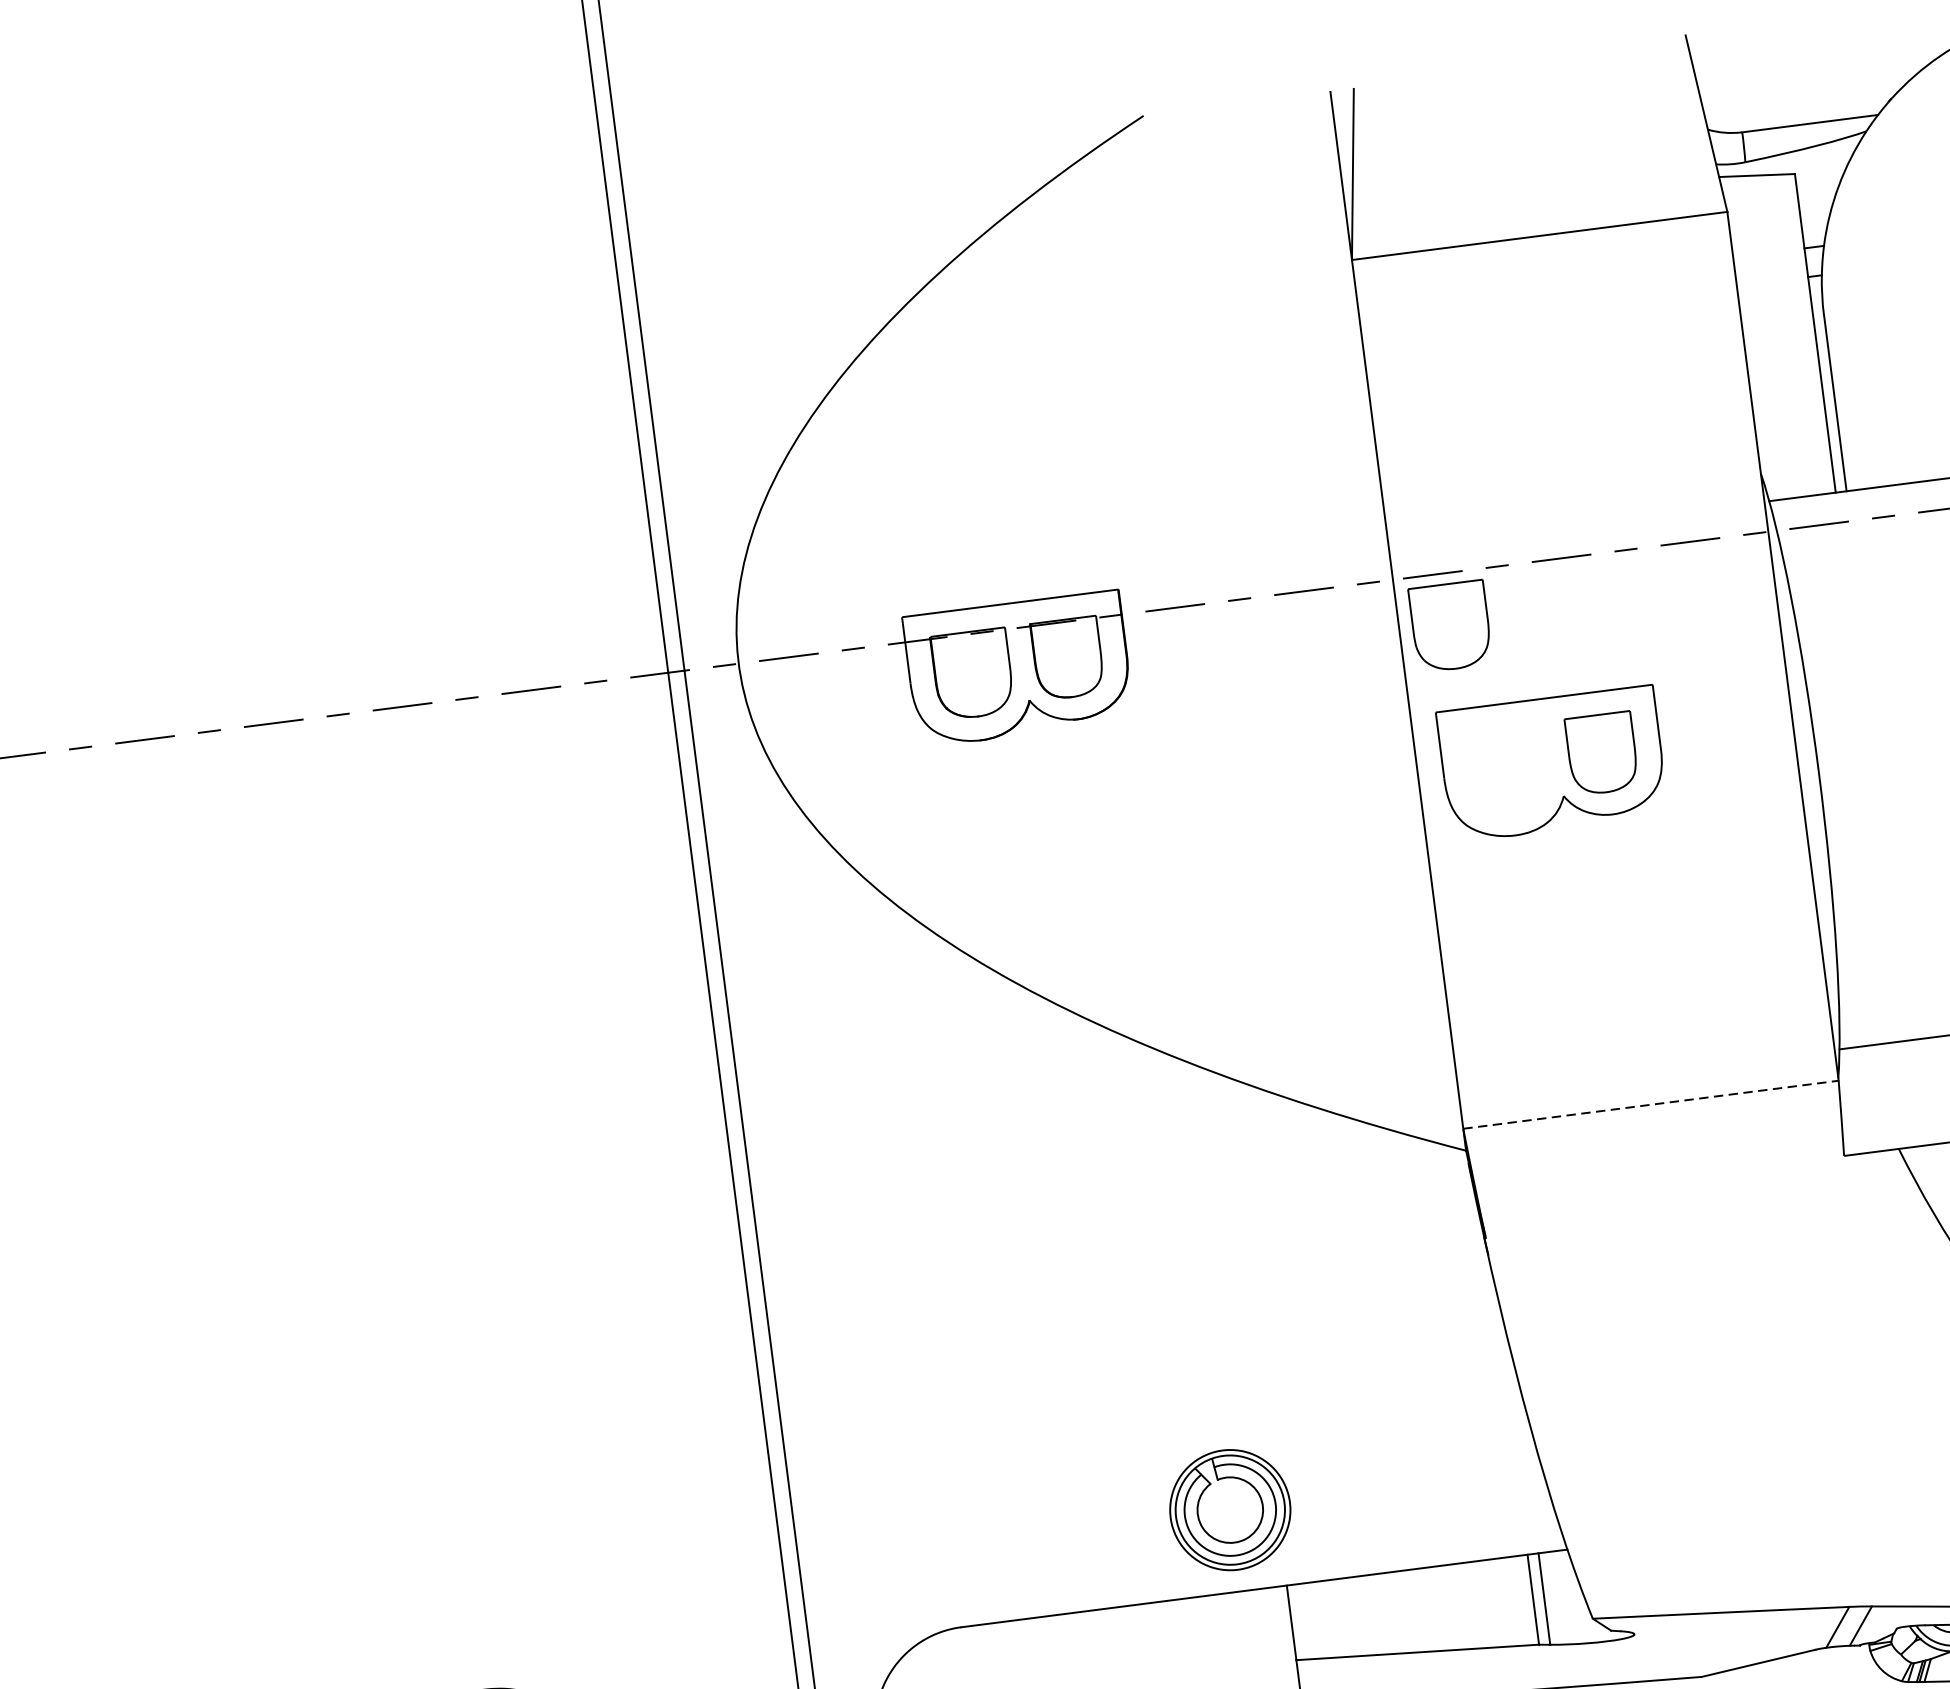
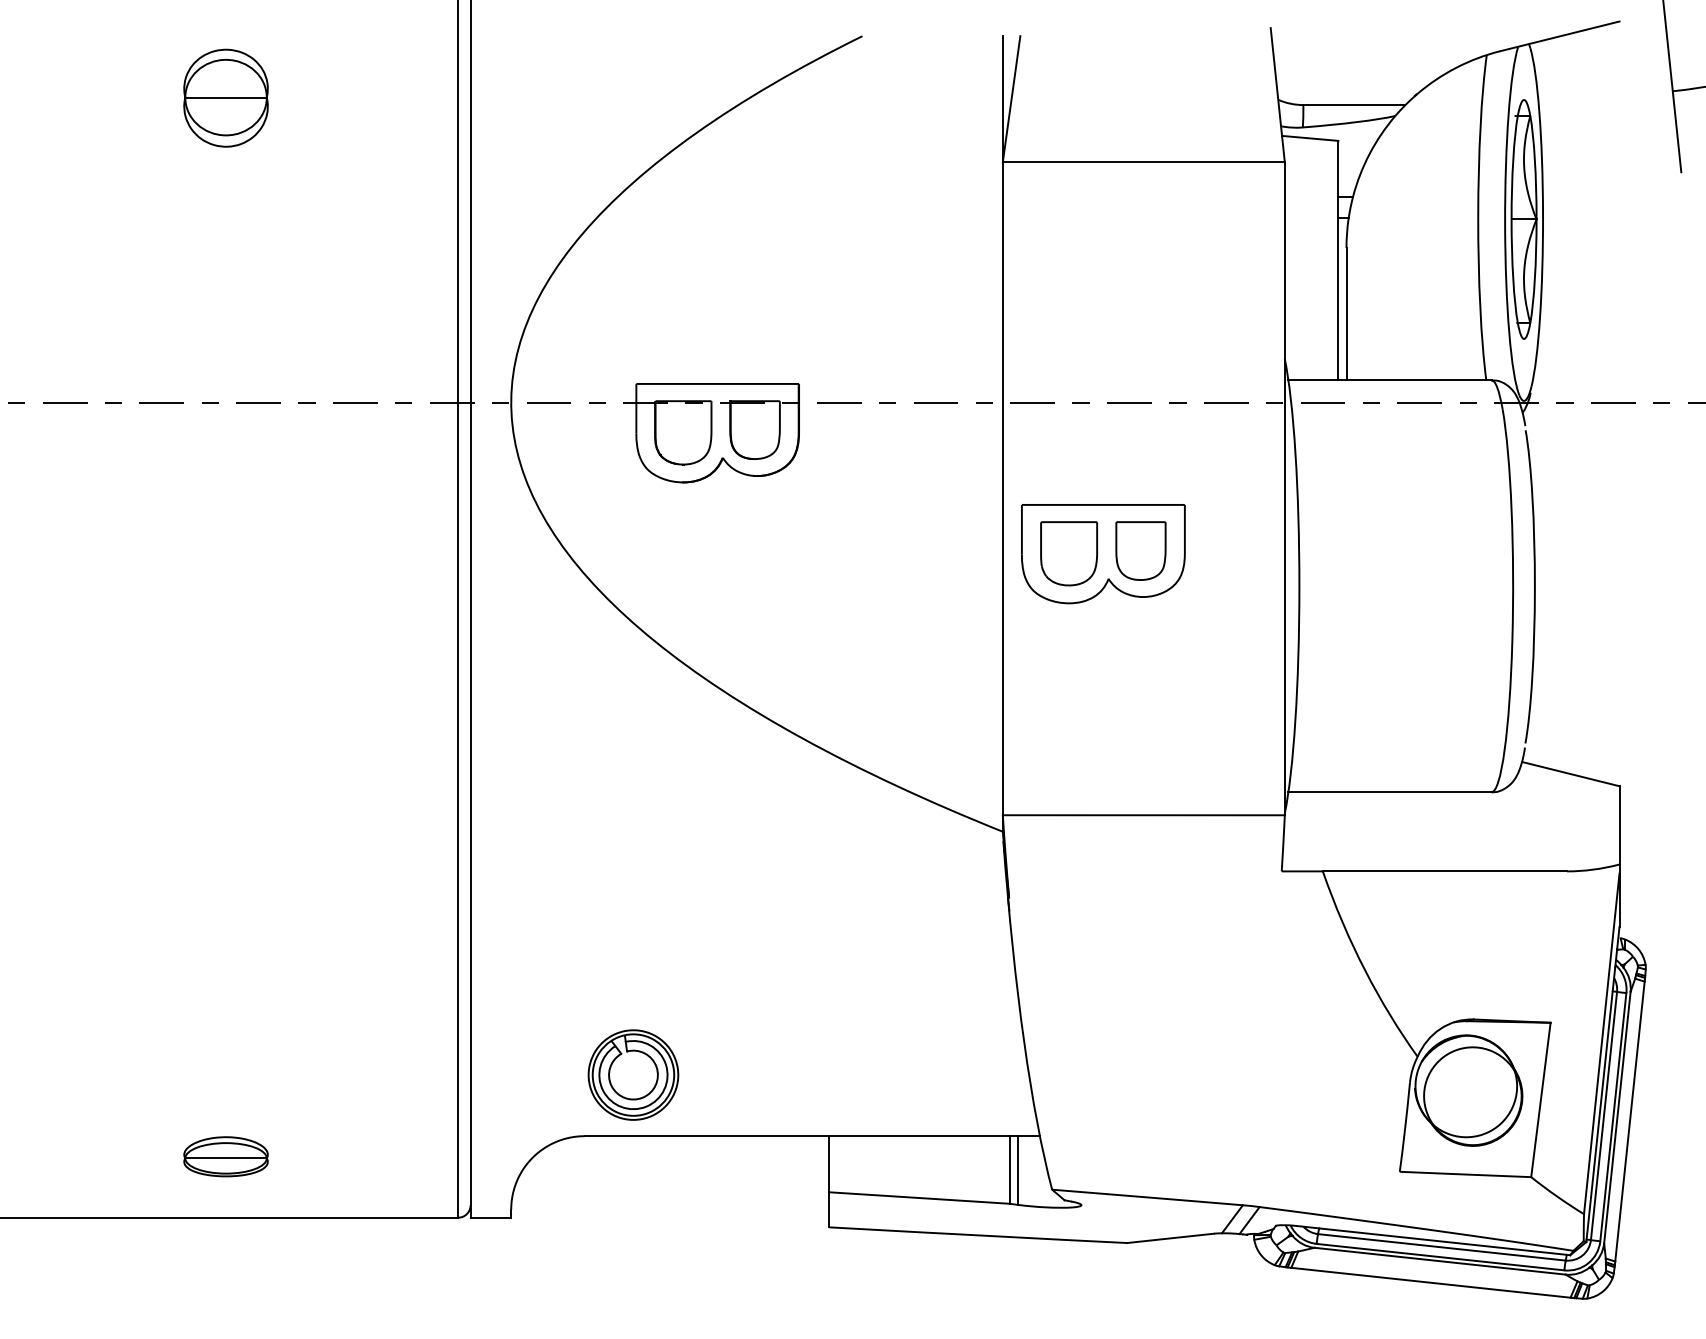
part: (306, 306) -> (225, 97), added
part: (1451, 626) -> (1069, 553), moved
line: (1651, 1104) -> (1144, 815), dashed -> solid
part: (1230, 1509) -> (633, 1074), moved

